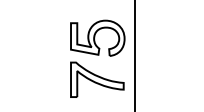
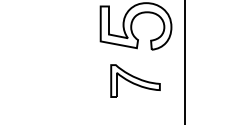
part: (97, 79) -> (135, 80), size x0.7

